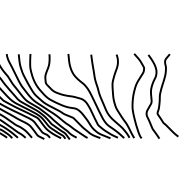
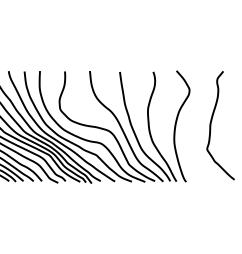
curve: (151, 96) -> (199, 127), removed

